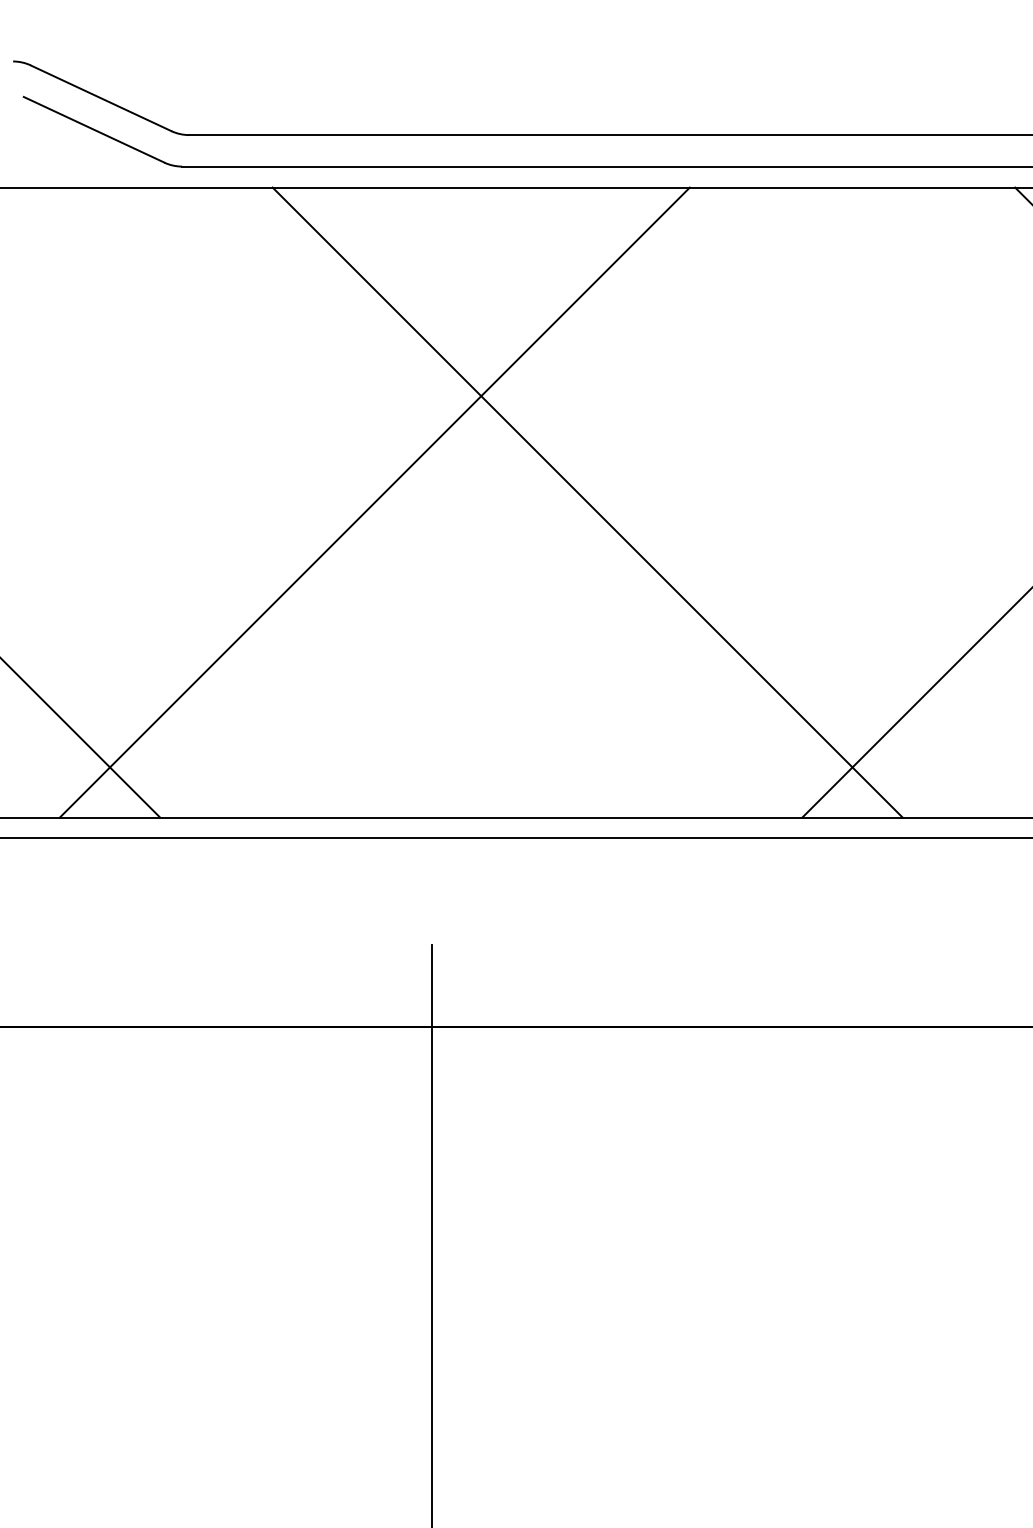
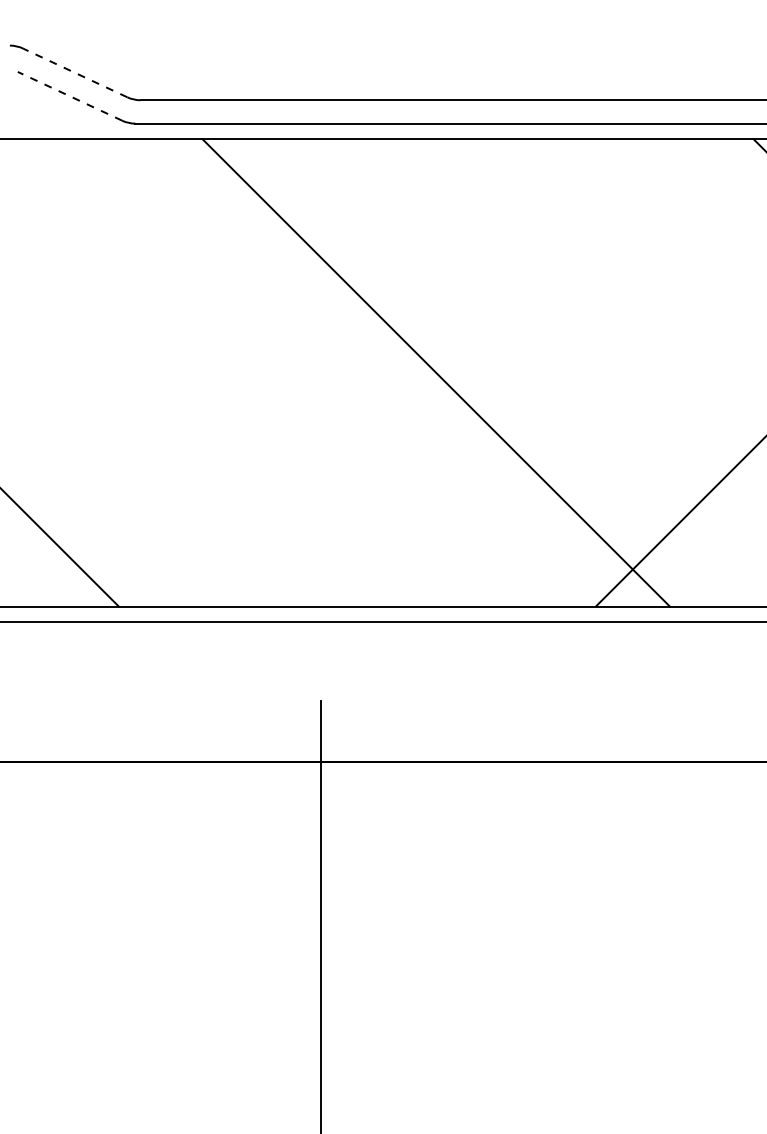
line: (101, 97) -> (75, 72), solid -> dashed
line: (94, 130) -> (70, 96), solid -> dashed
line: (375, 501) -> (278, 372), removed

